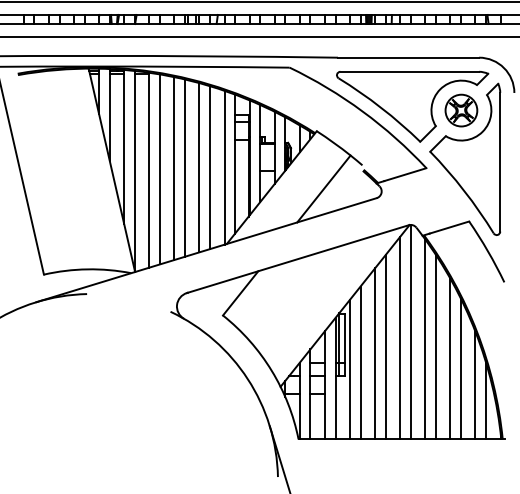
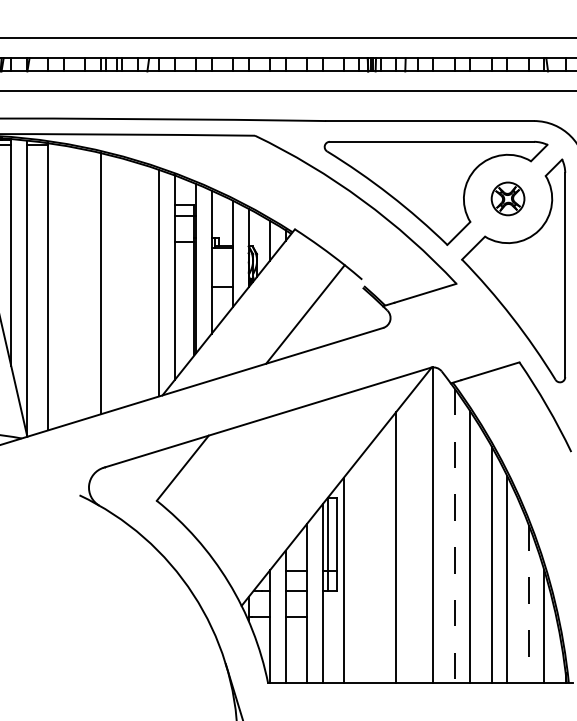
part: (461, 110) -> (508, 198), size x0.7
line: (199, 167) -> (122, 282), removed
line: (210, 167) -> (138, 282), removed
line: (174, 168) -> (85, 284), removed
line: (159, 169) -> (63, 285), removed
line: (400, 337) -> (418, 533), removed
line: (425, 339) -> (455, 536), solid -> dashed
line: (375, 353) -> (381, 556), removed
line: (360, 362) -> (359, 570), removed
line: (475, 385) -> (528, 603), solid -> dashed

